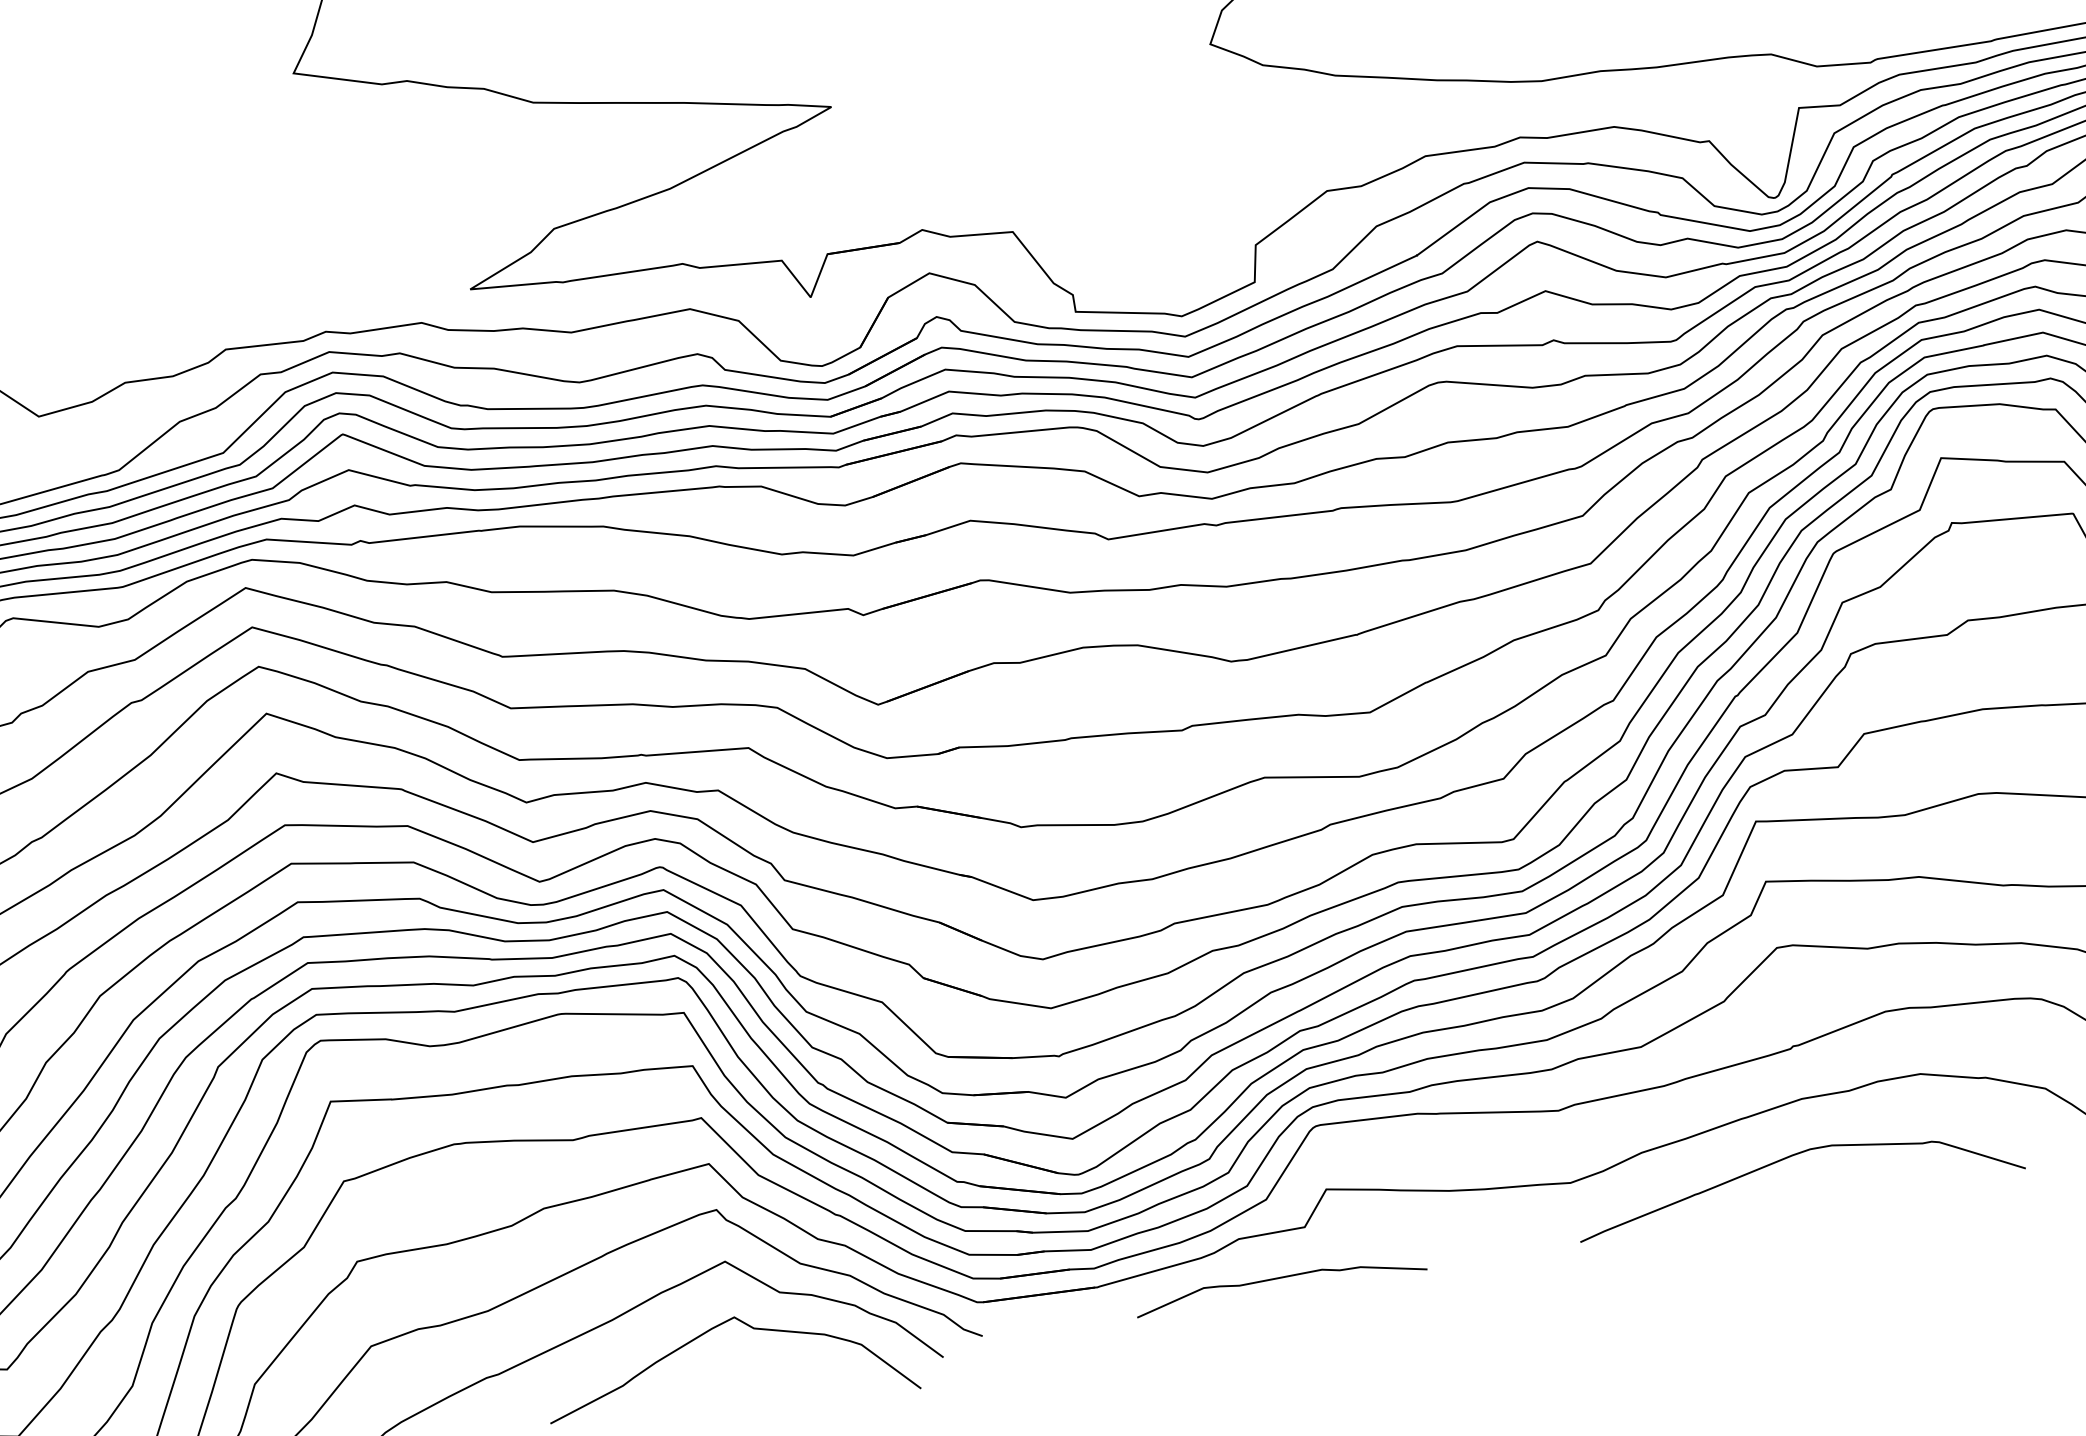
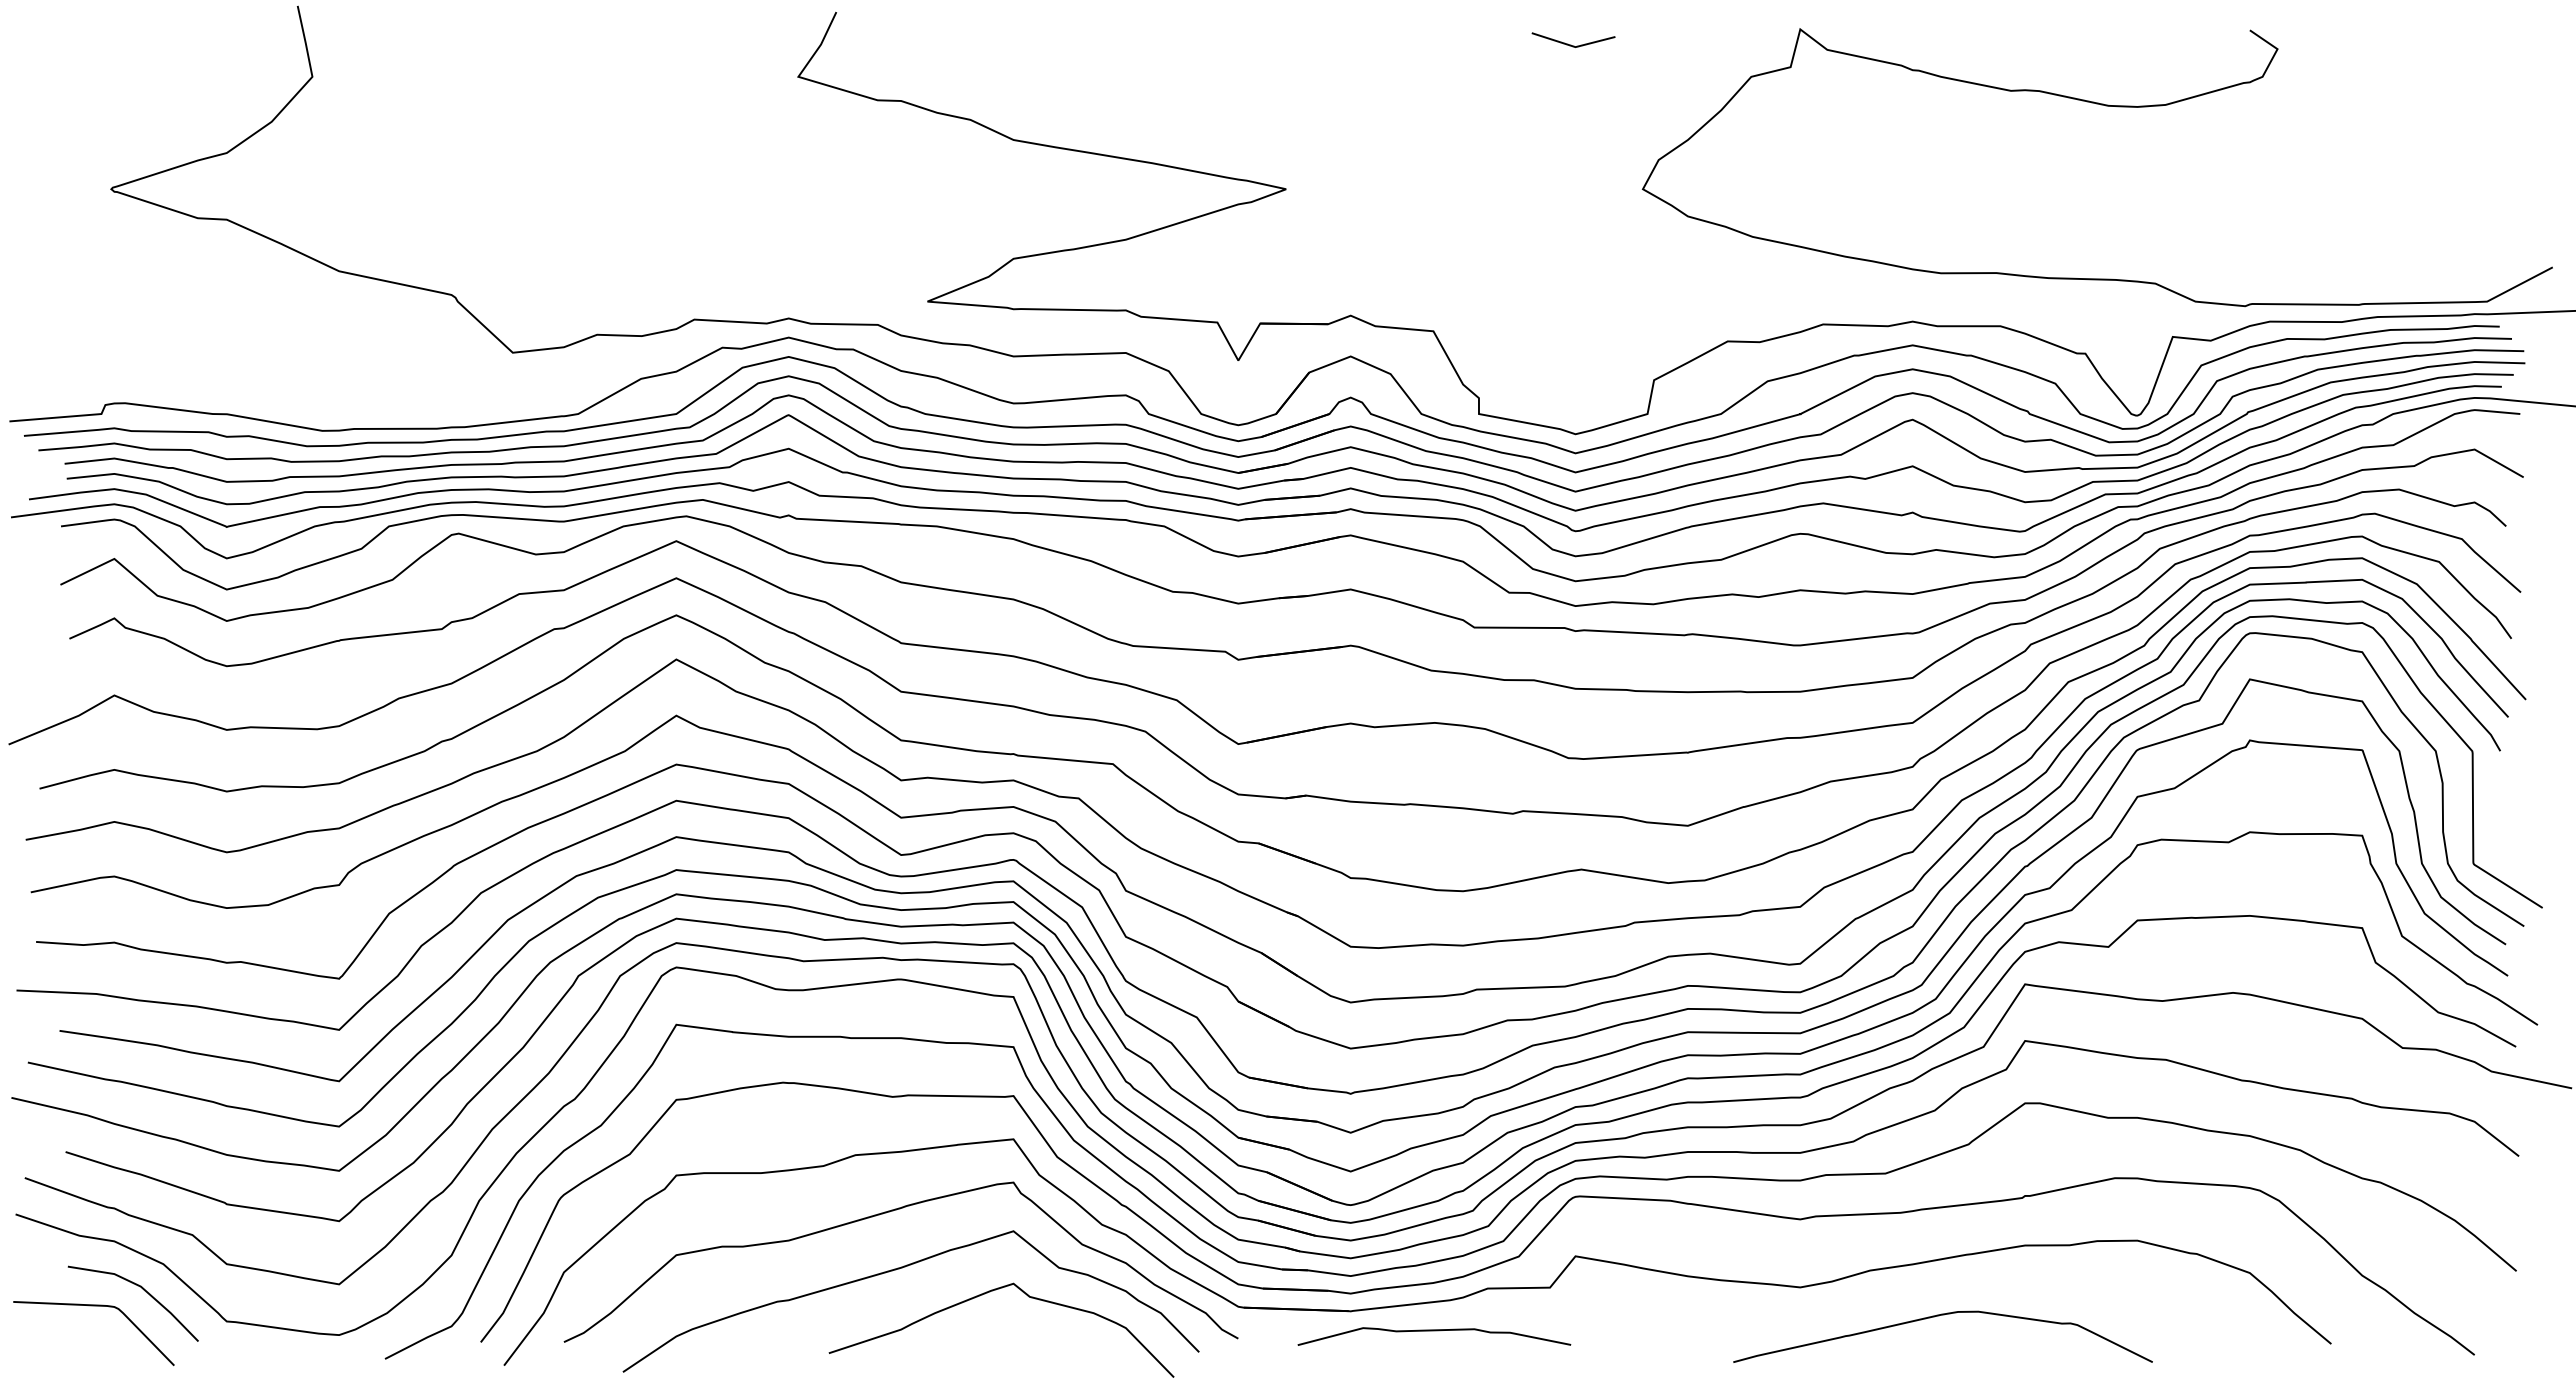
curve: (1791, 1157) -> (1939, 1316), moved
curve: (1280, 1279) -> (1434, 1331), moved

